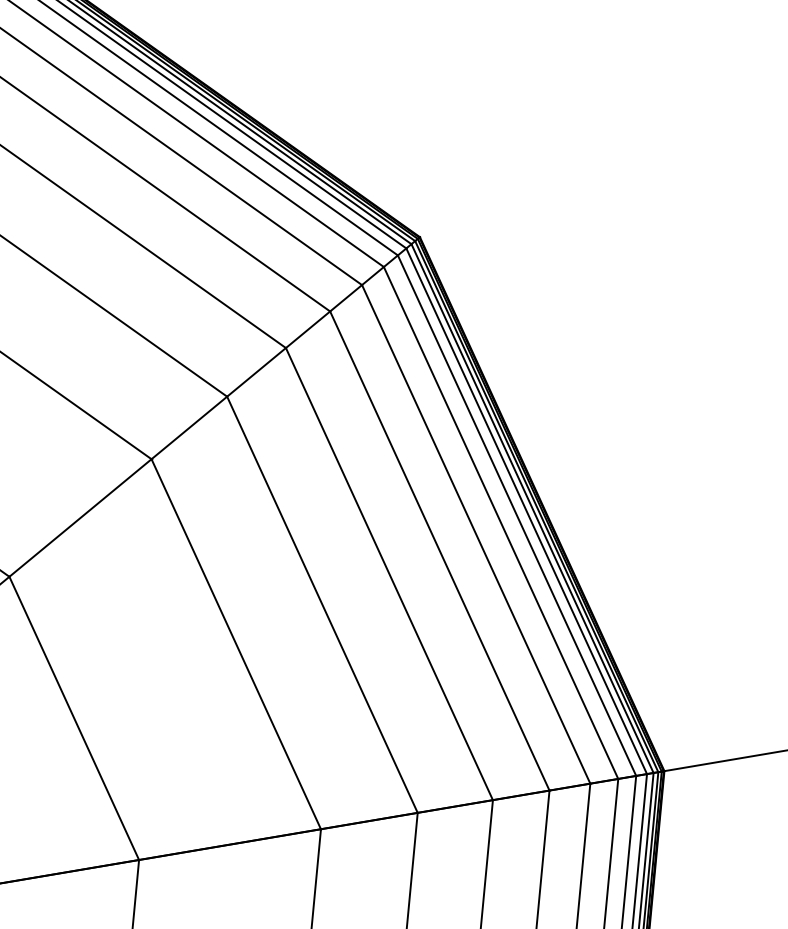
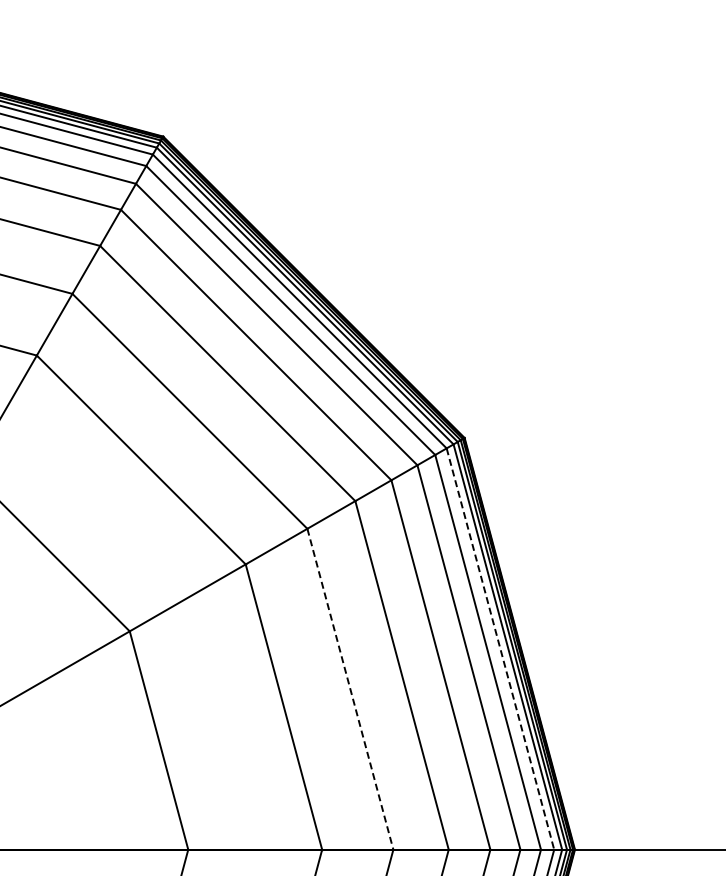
line: (517, 516) -> (500, 649), solid -> dashed
line: (322, 605) -> (350, 689), solid -> dashed

